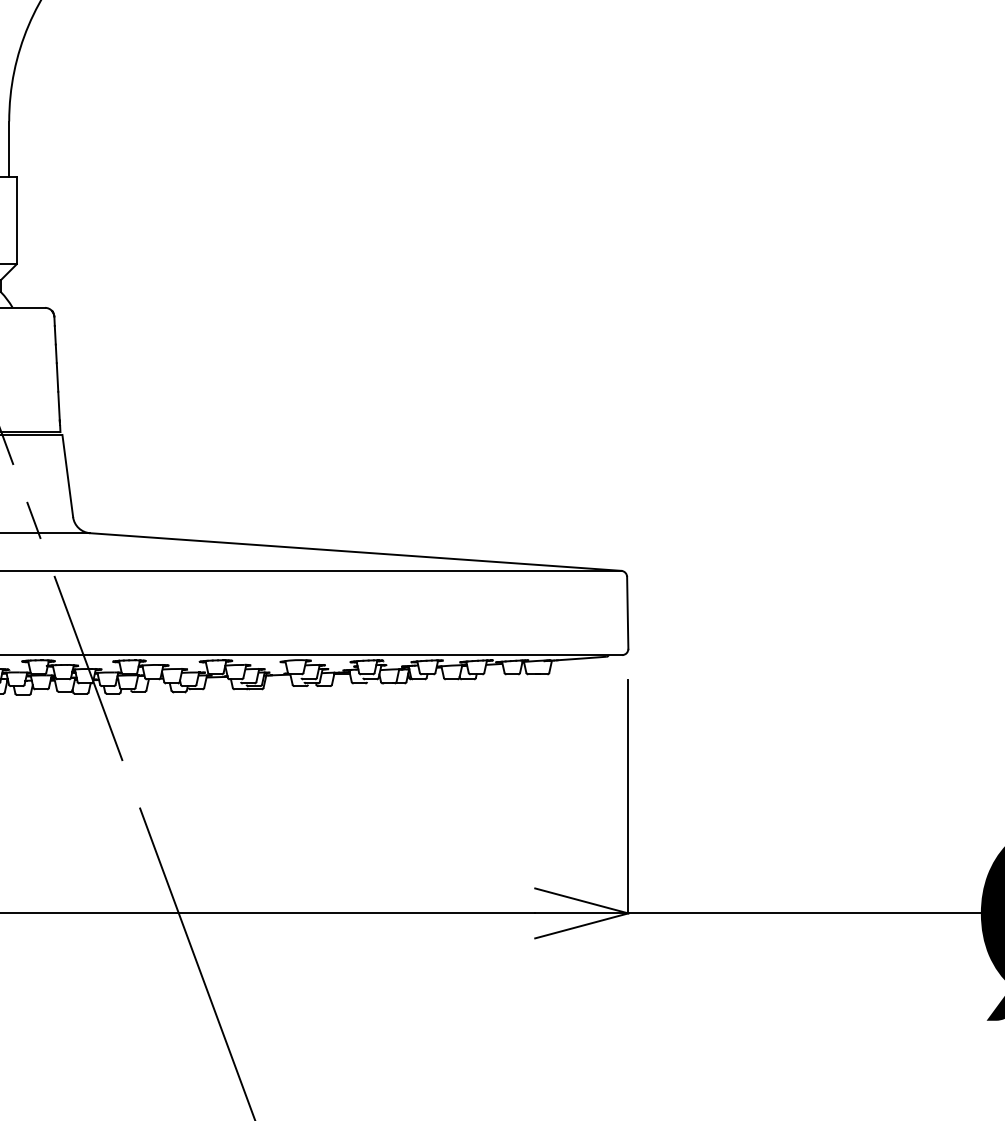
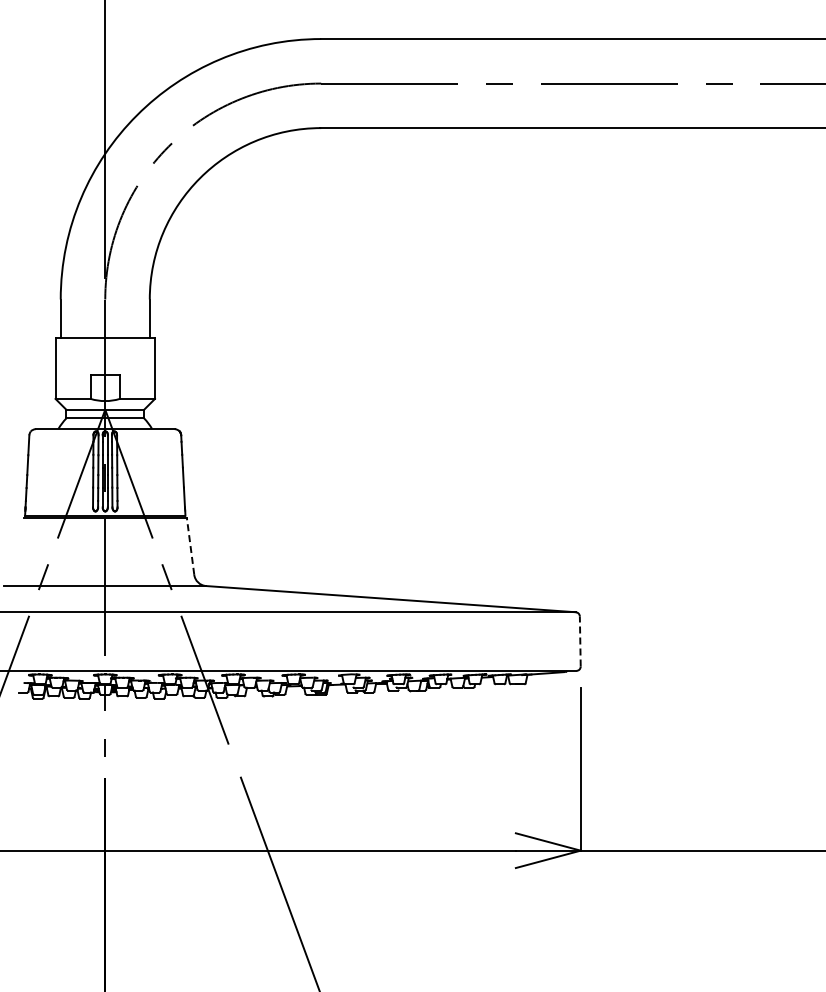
line: (67, 476) -> (190, 546), solid -> dashed
line: (628, 612) -> (580, 641), solid -> dashed

